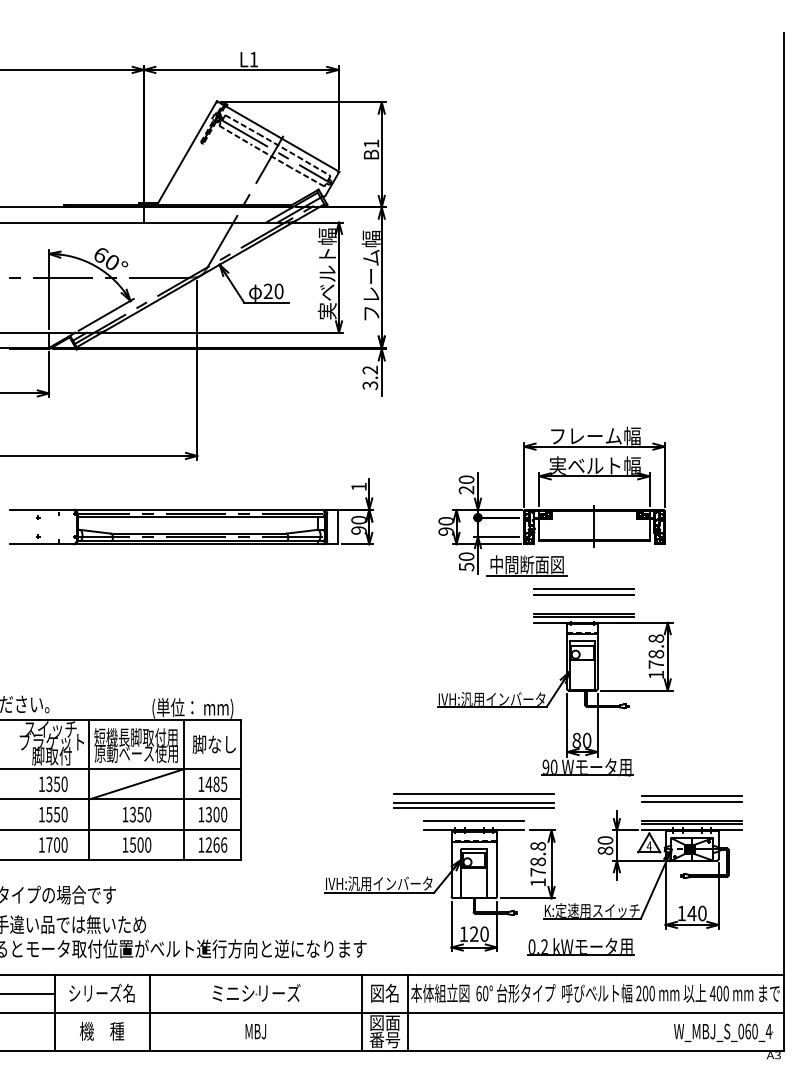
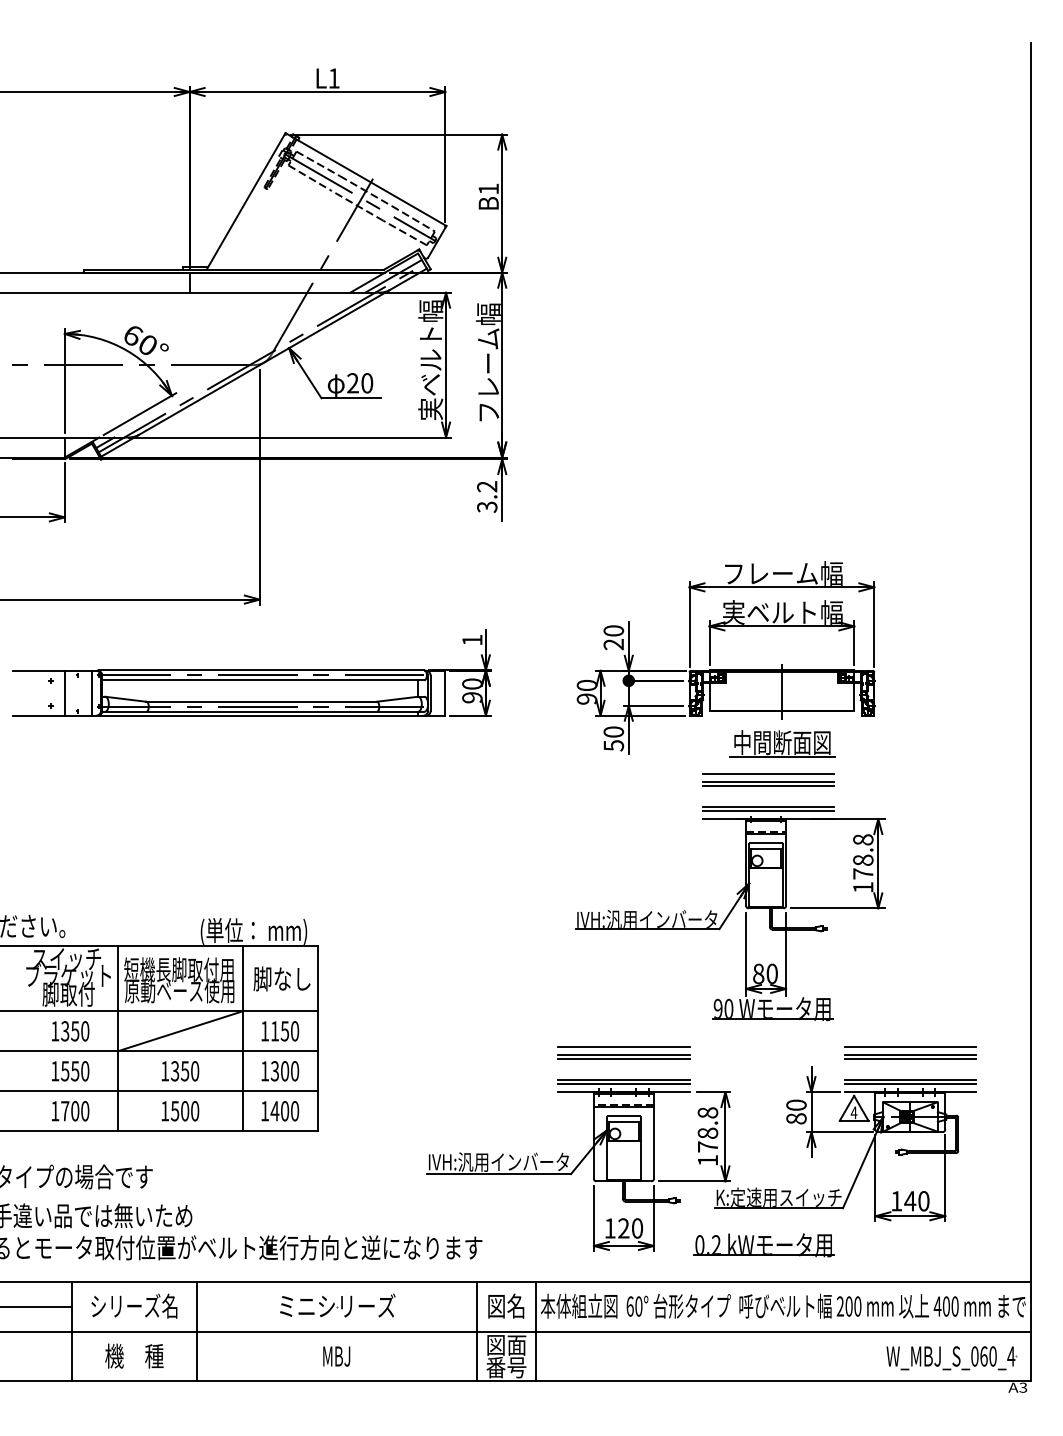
line: (49, 526) -> (65, 692), added
line: (69, 526) -> (91, 692), added
part: (527, 565) -> (782, 743), moved
line: (583, 598) -> (767, 786), added
text: (216, 784) -> (284, 1031), 1485 -> 1150
part: (473, 800) -> (623, 1052), size x0.62
line: (691, 805) -> (909, 1059), added
line: (473, 824) -> (623, 1084), added
text: (216, 845) -> (284, 1111), 1266 -> 1400

